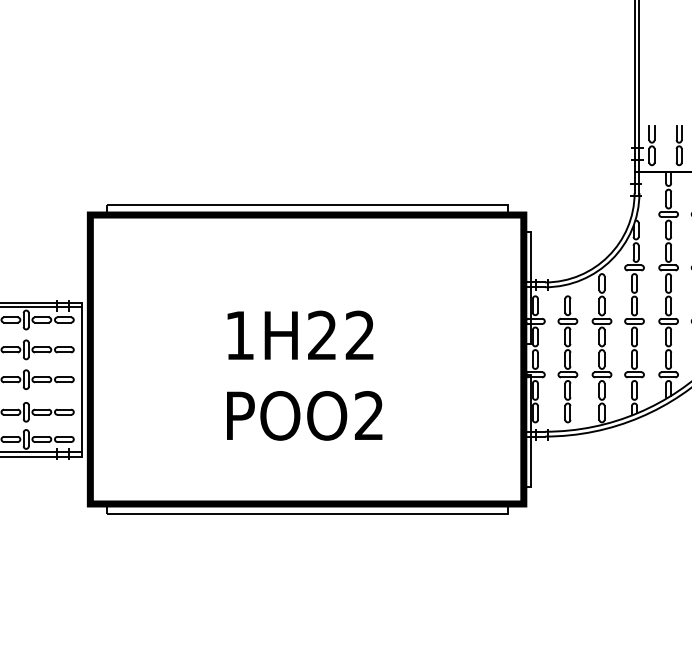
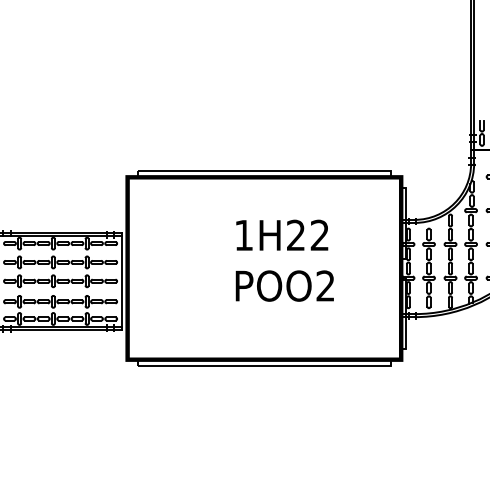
text: (304, 375) -> (284, 260), moved

